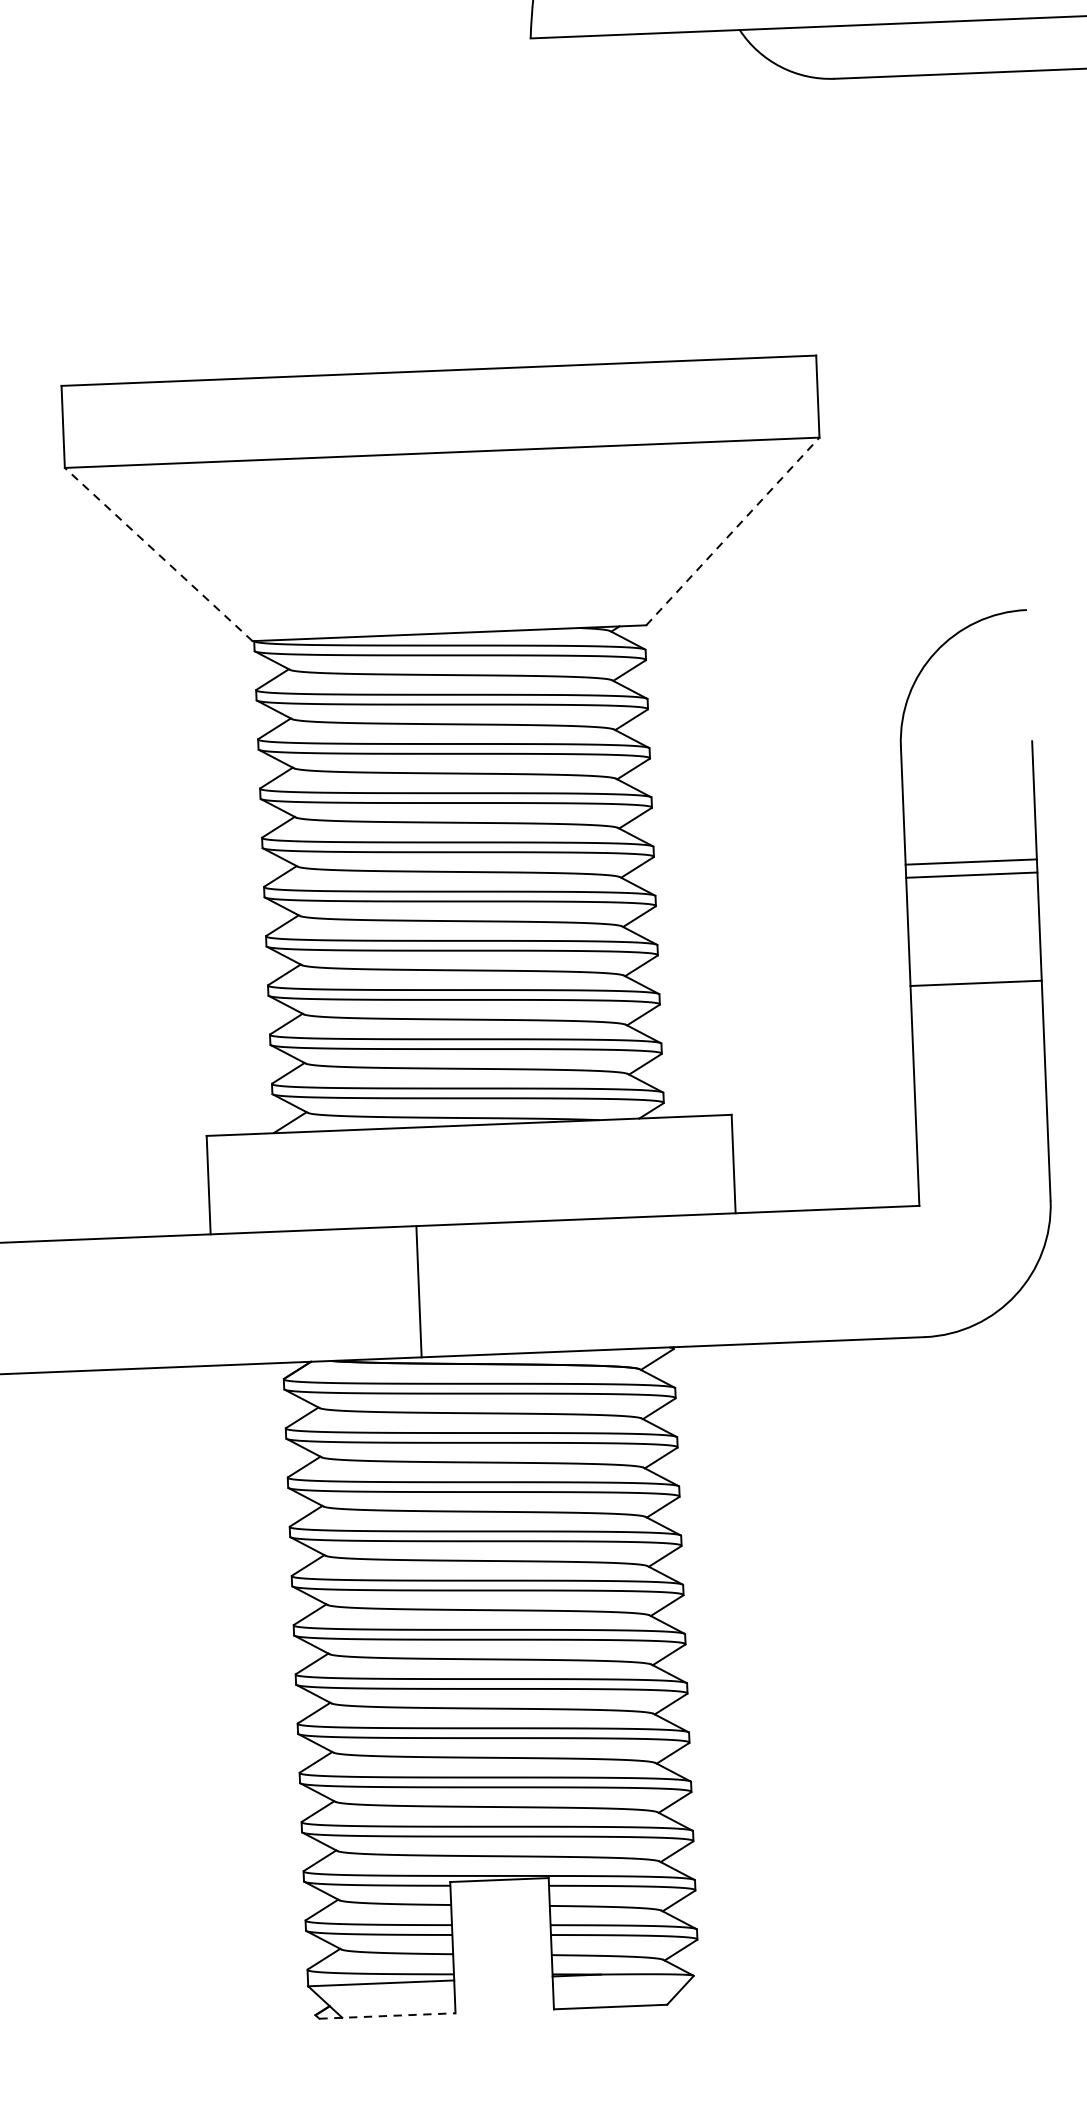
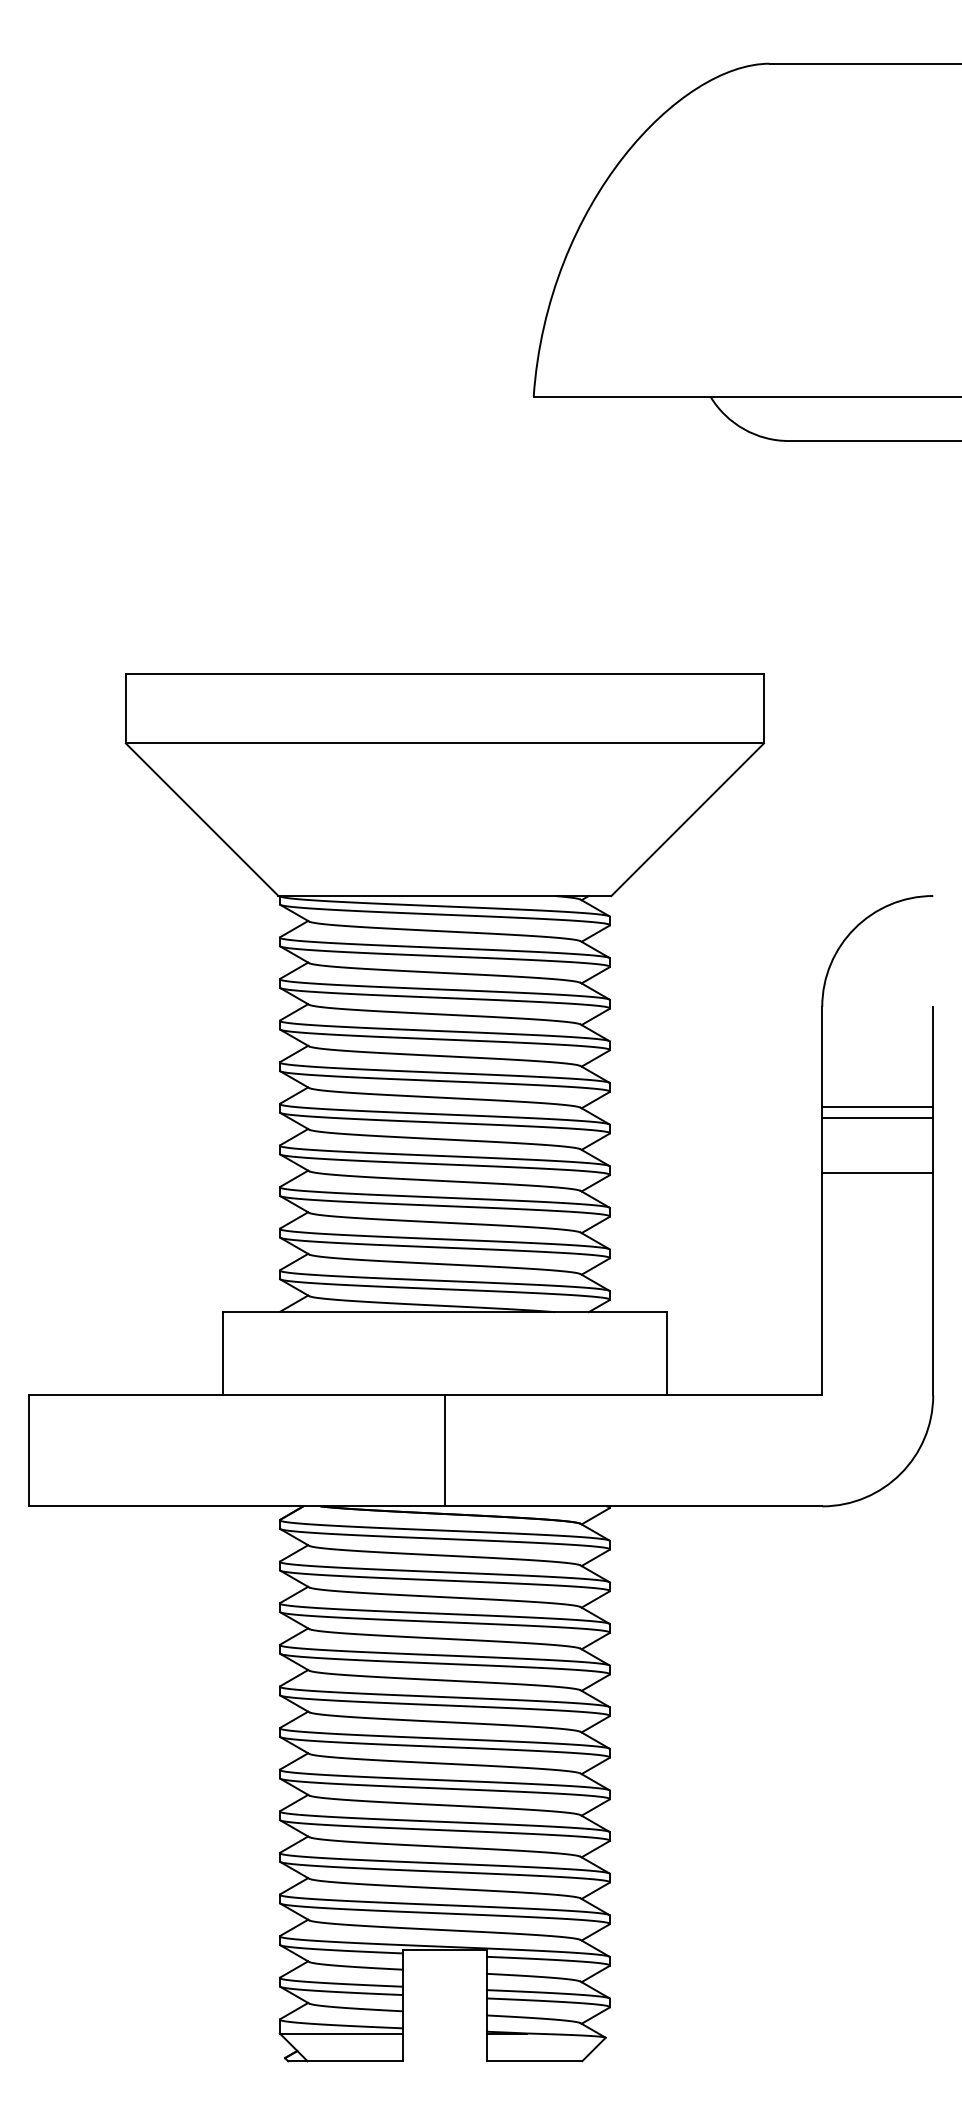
line: (732, 531) -> (687, 819), dashed -> solid
line: (159, 554) -> (202, 819), dashed -> solid
line: (975, 983) -> (877, 1173), moved
line: (418, 1291) -> (444, 1450), moved
line: (387, 2016) -> (345, 2061), dashed -> solid

